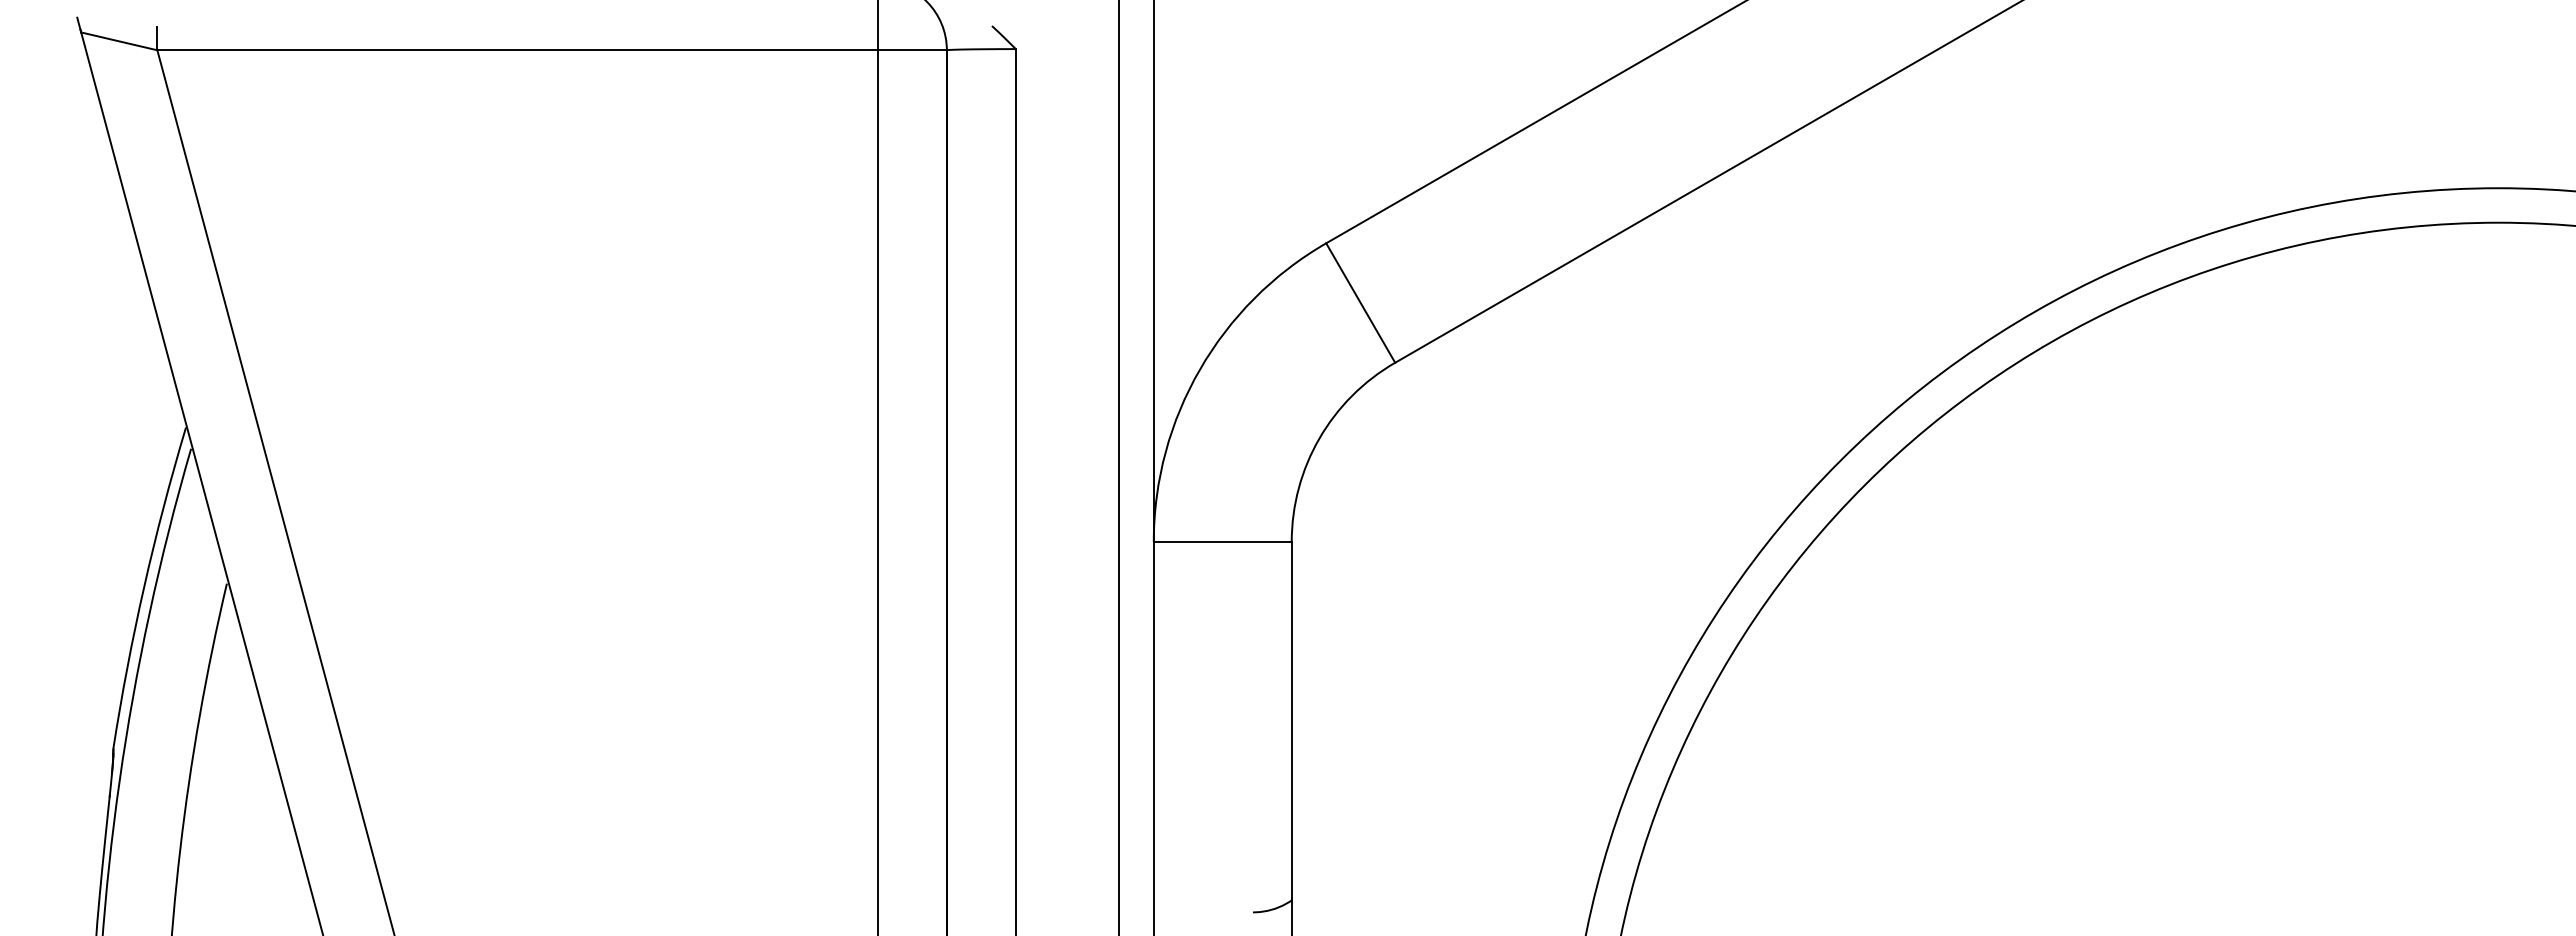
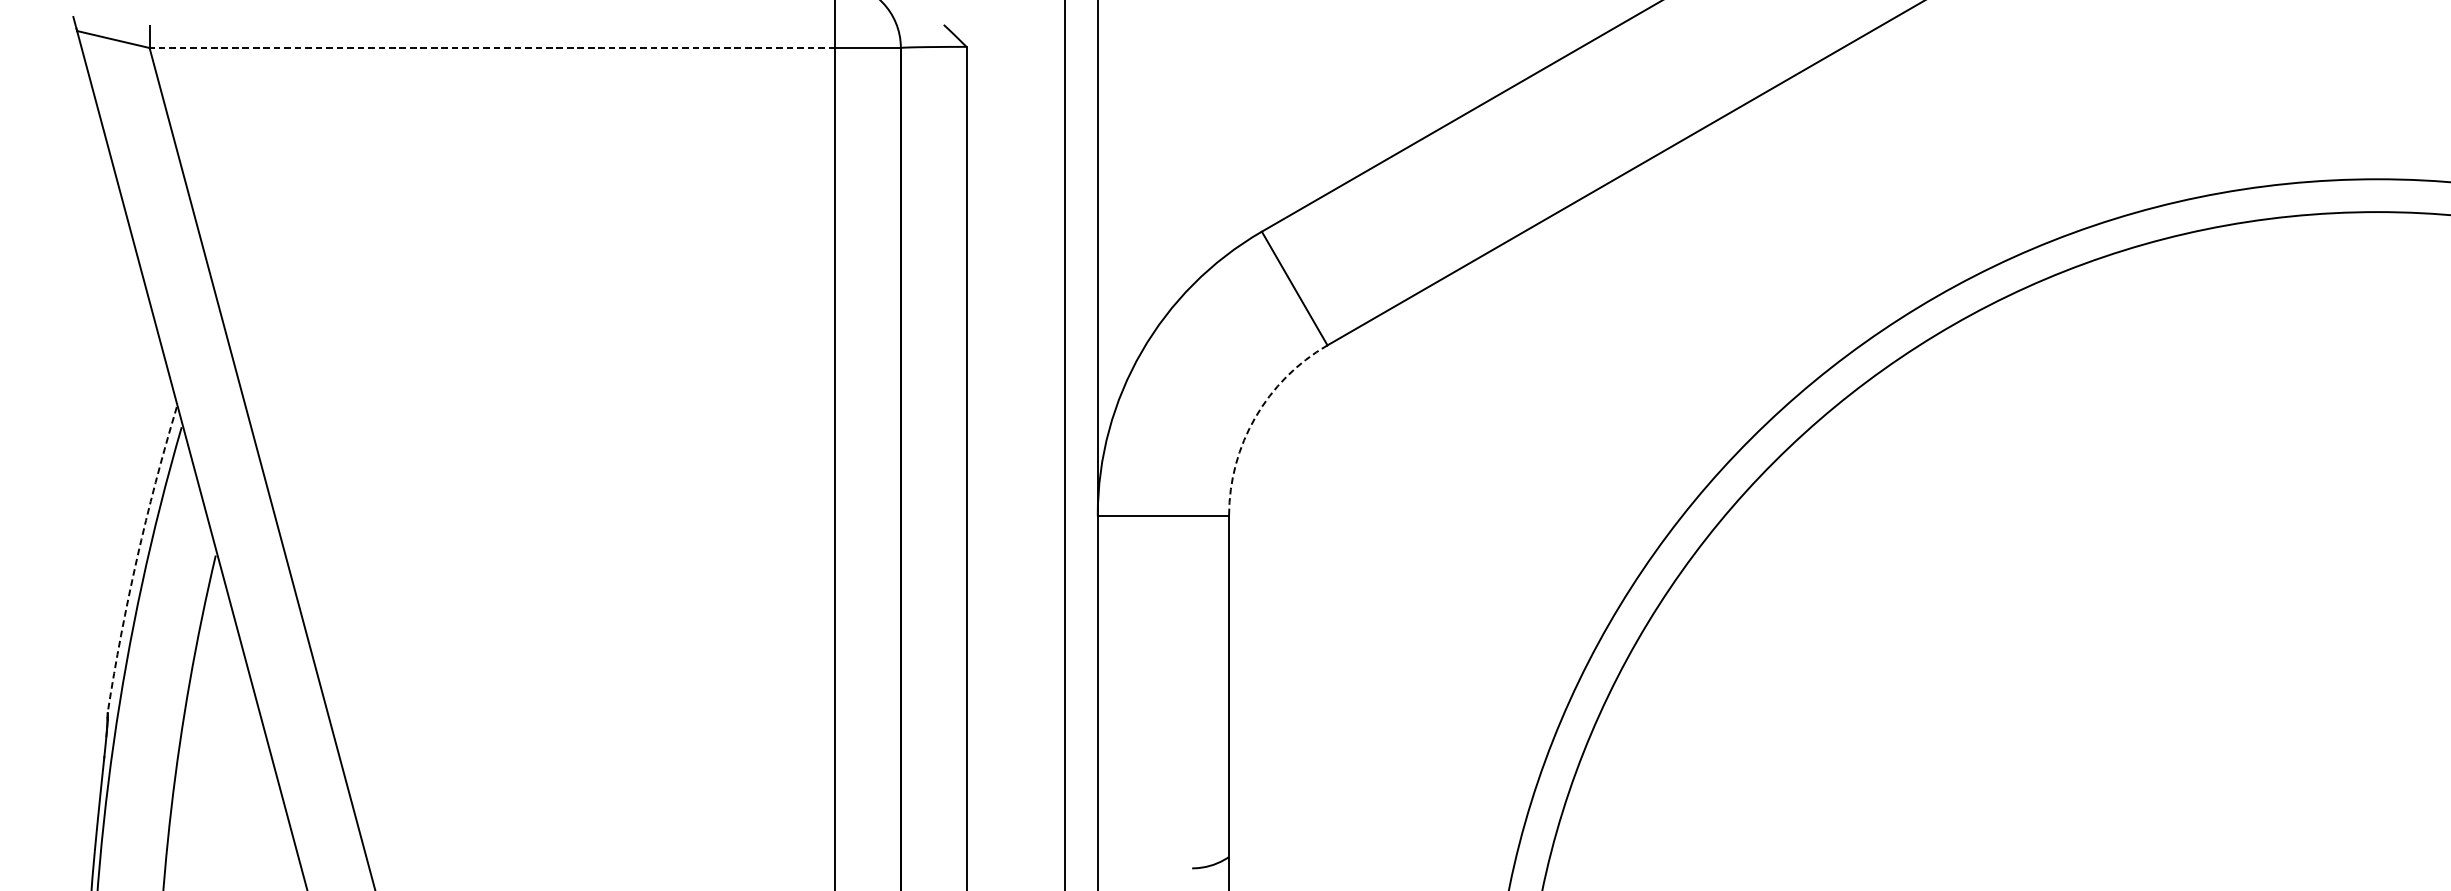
line: (517, 50) -> (492, 48), solid -> dashed
arc: (1319, 438) -> (1255, 417), solid -> dashed
arc: (144, 586) -> (137, 558), solid -> dashed

